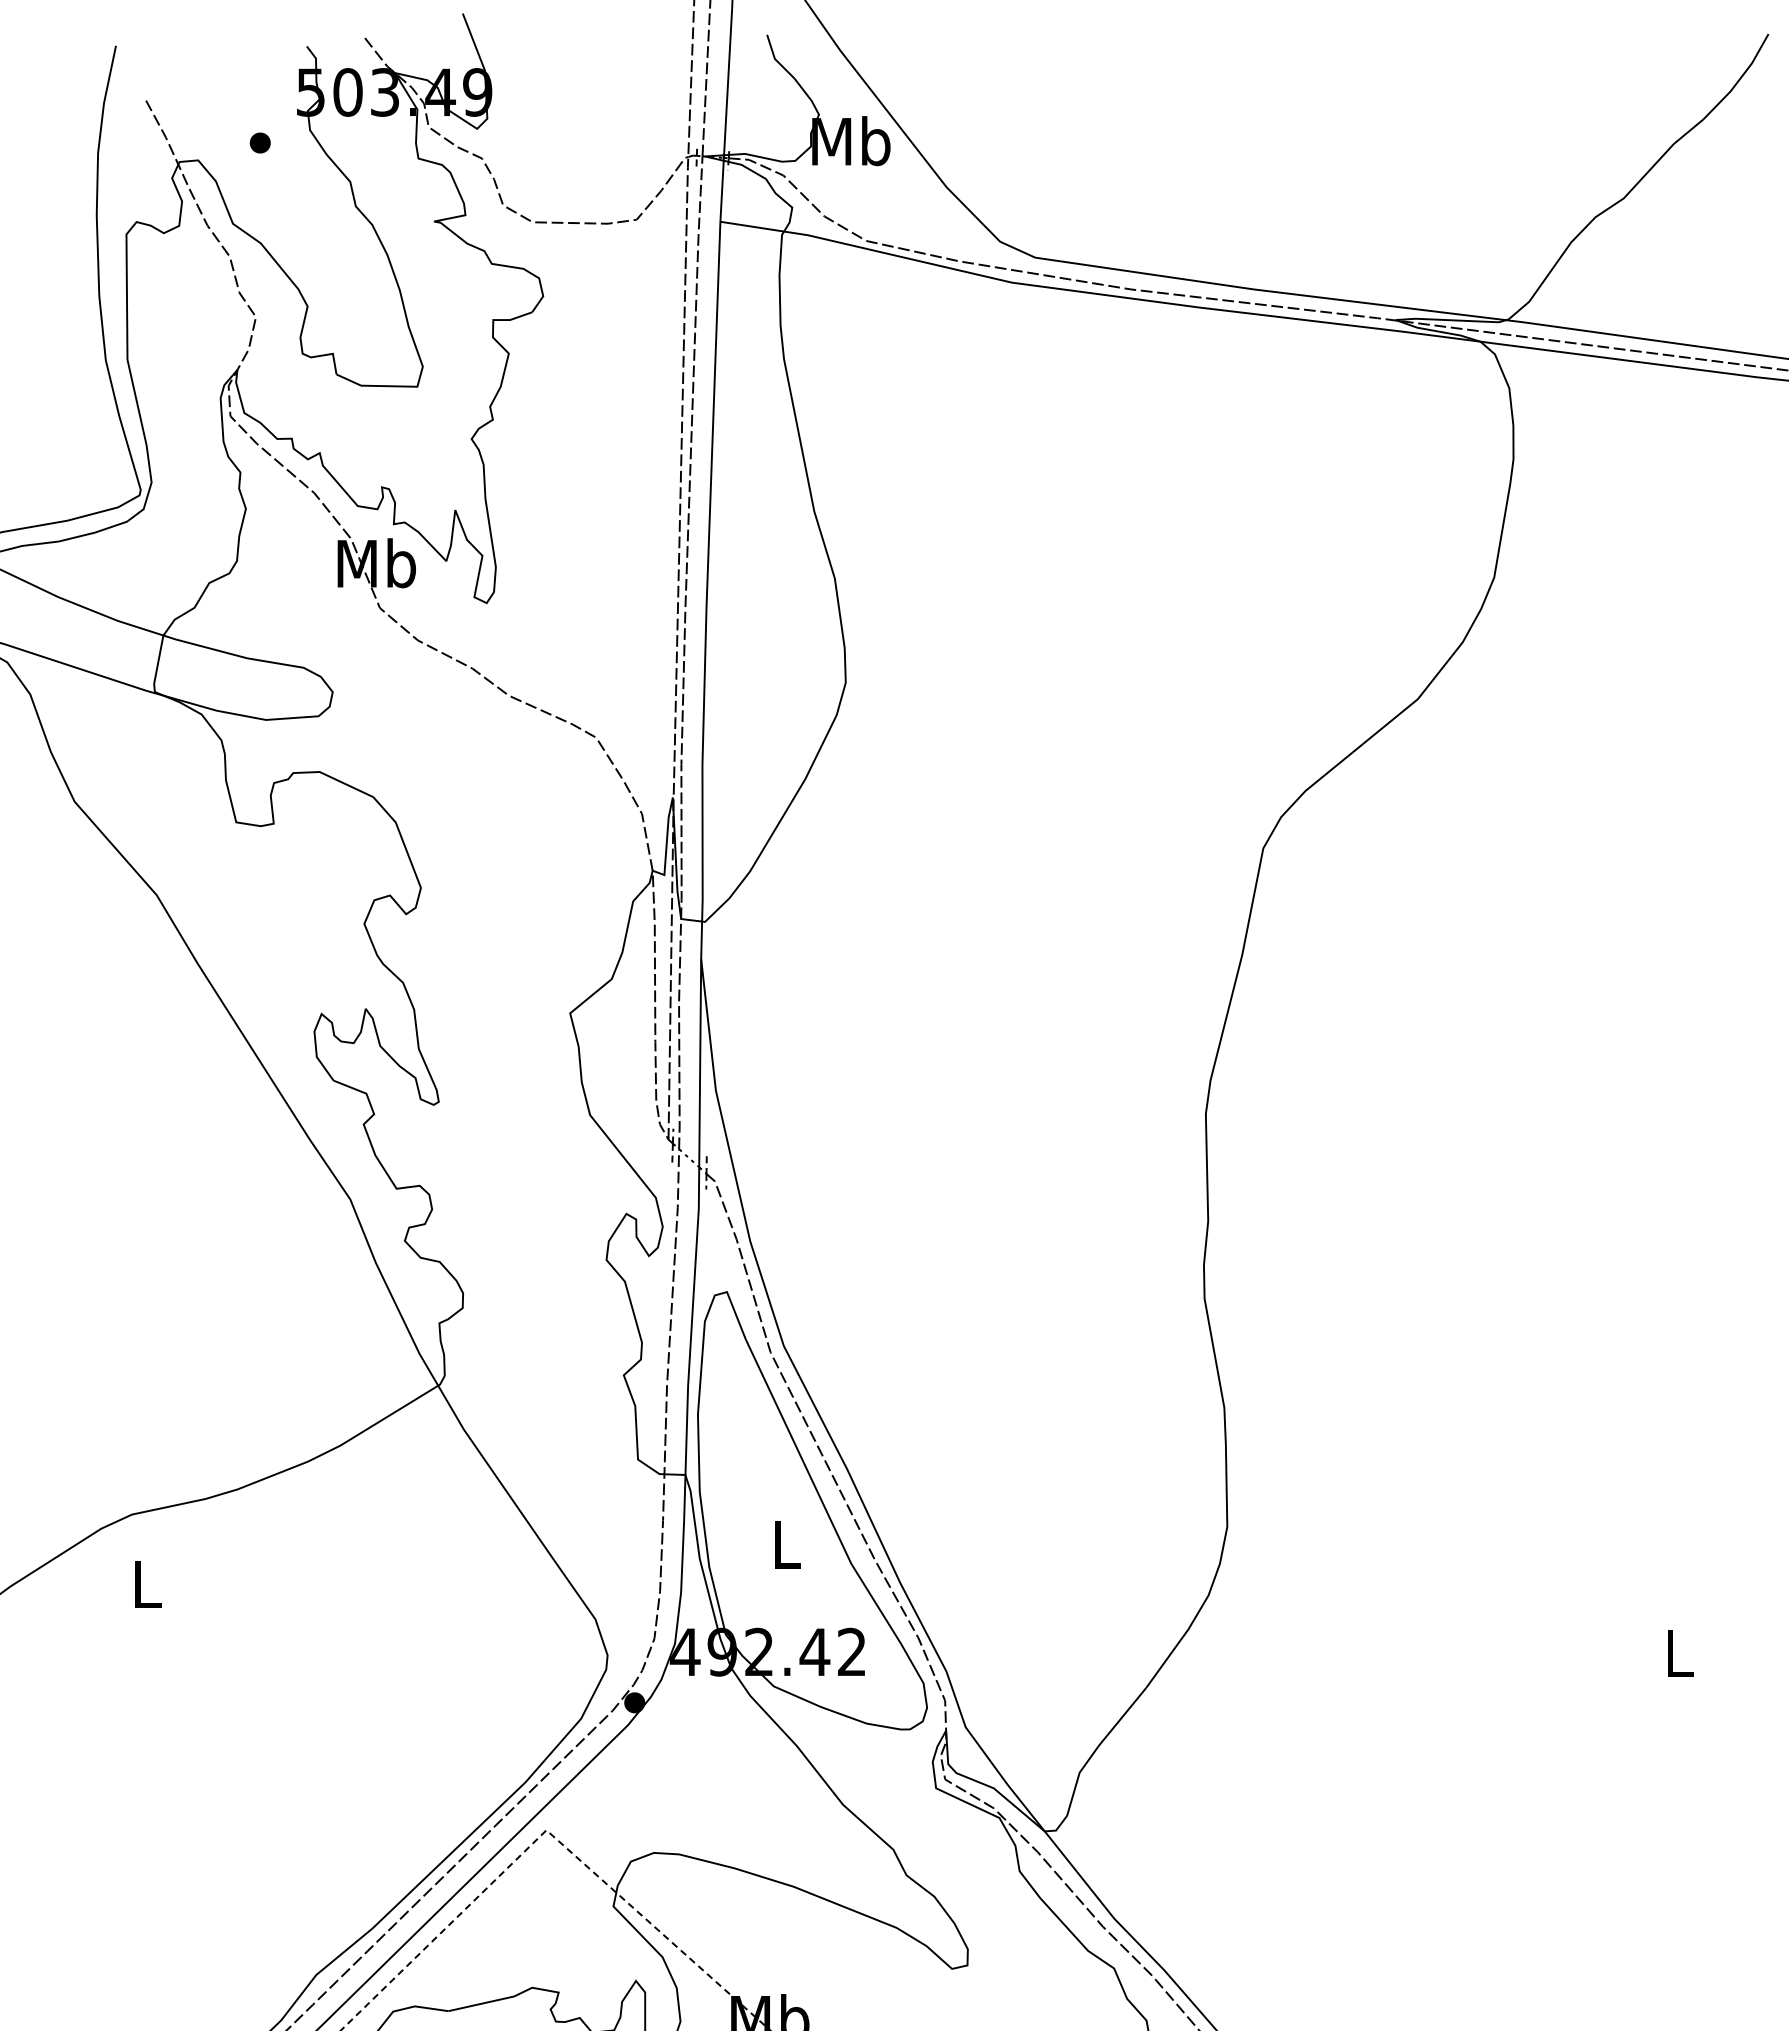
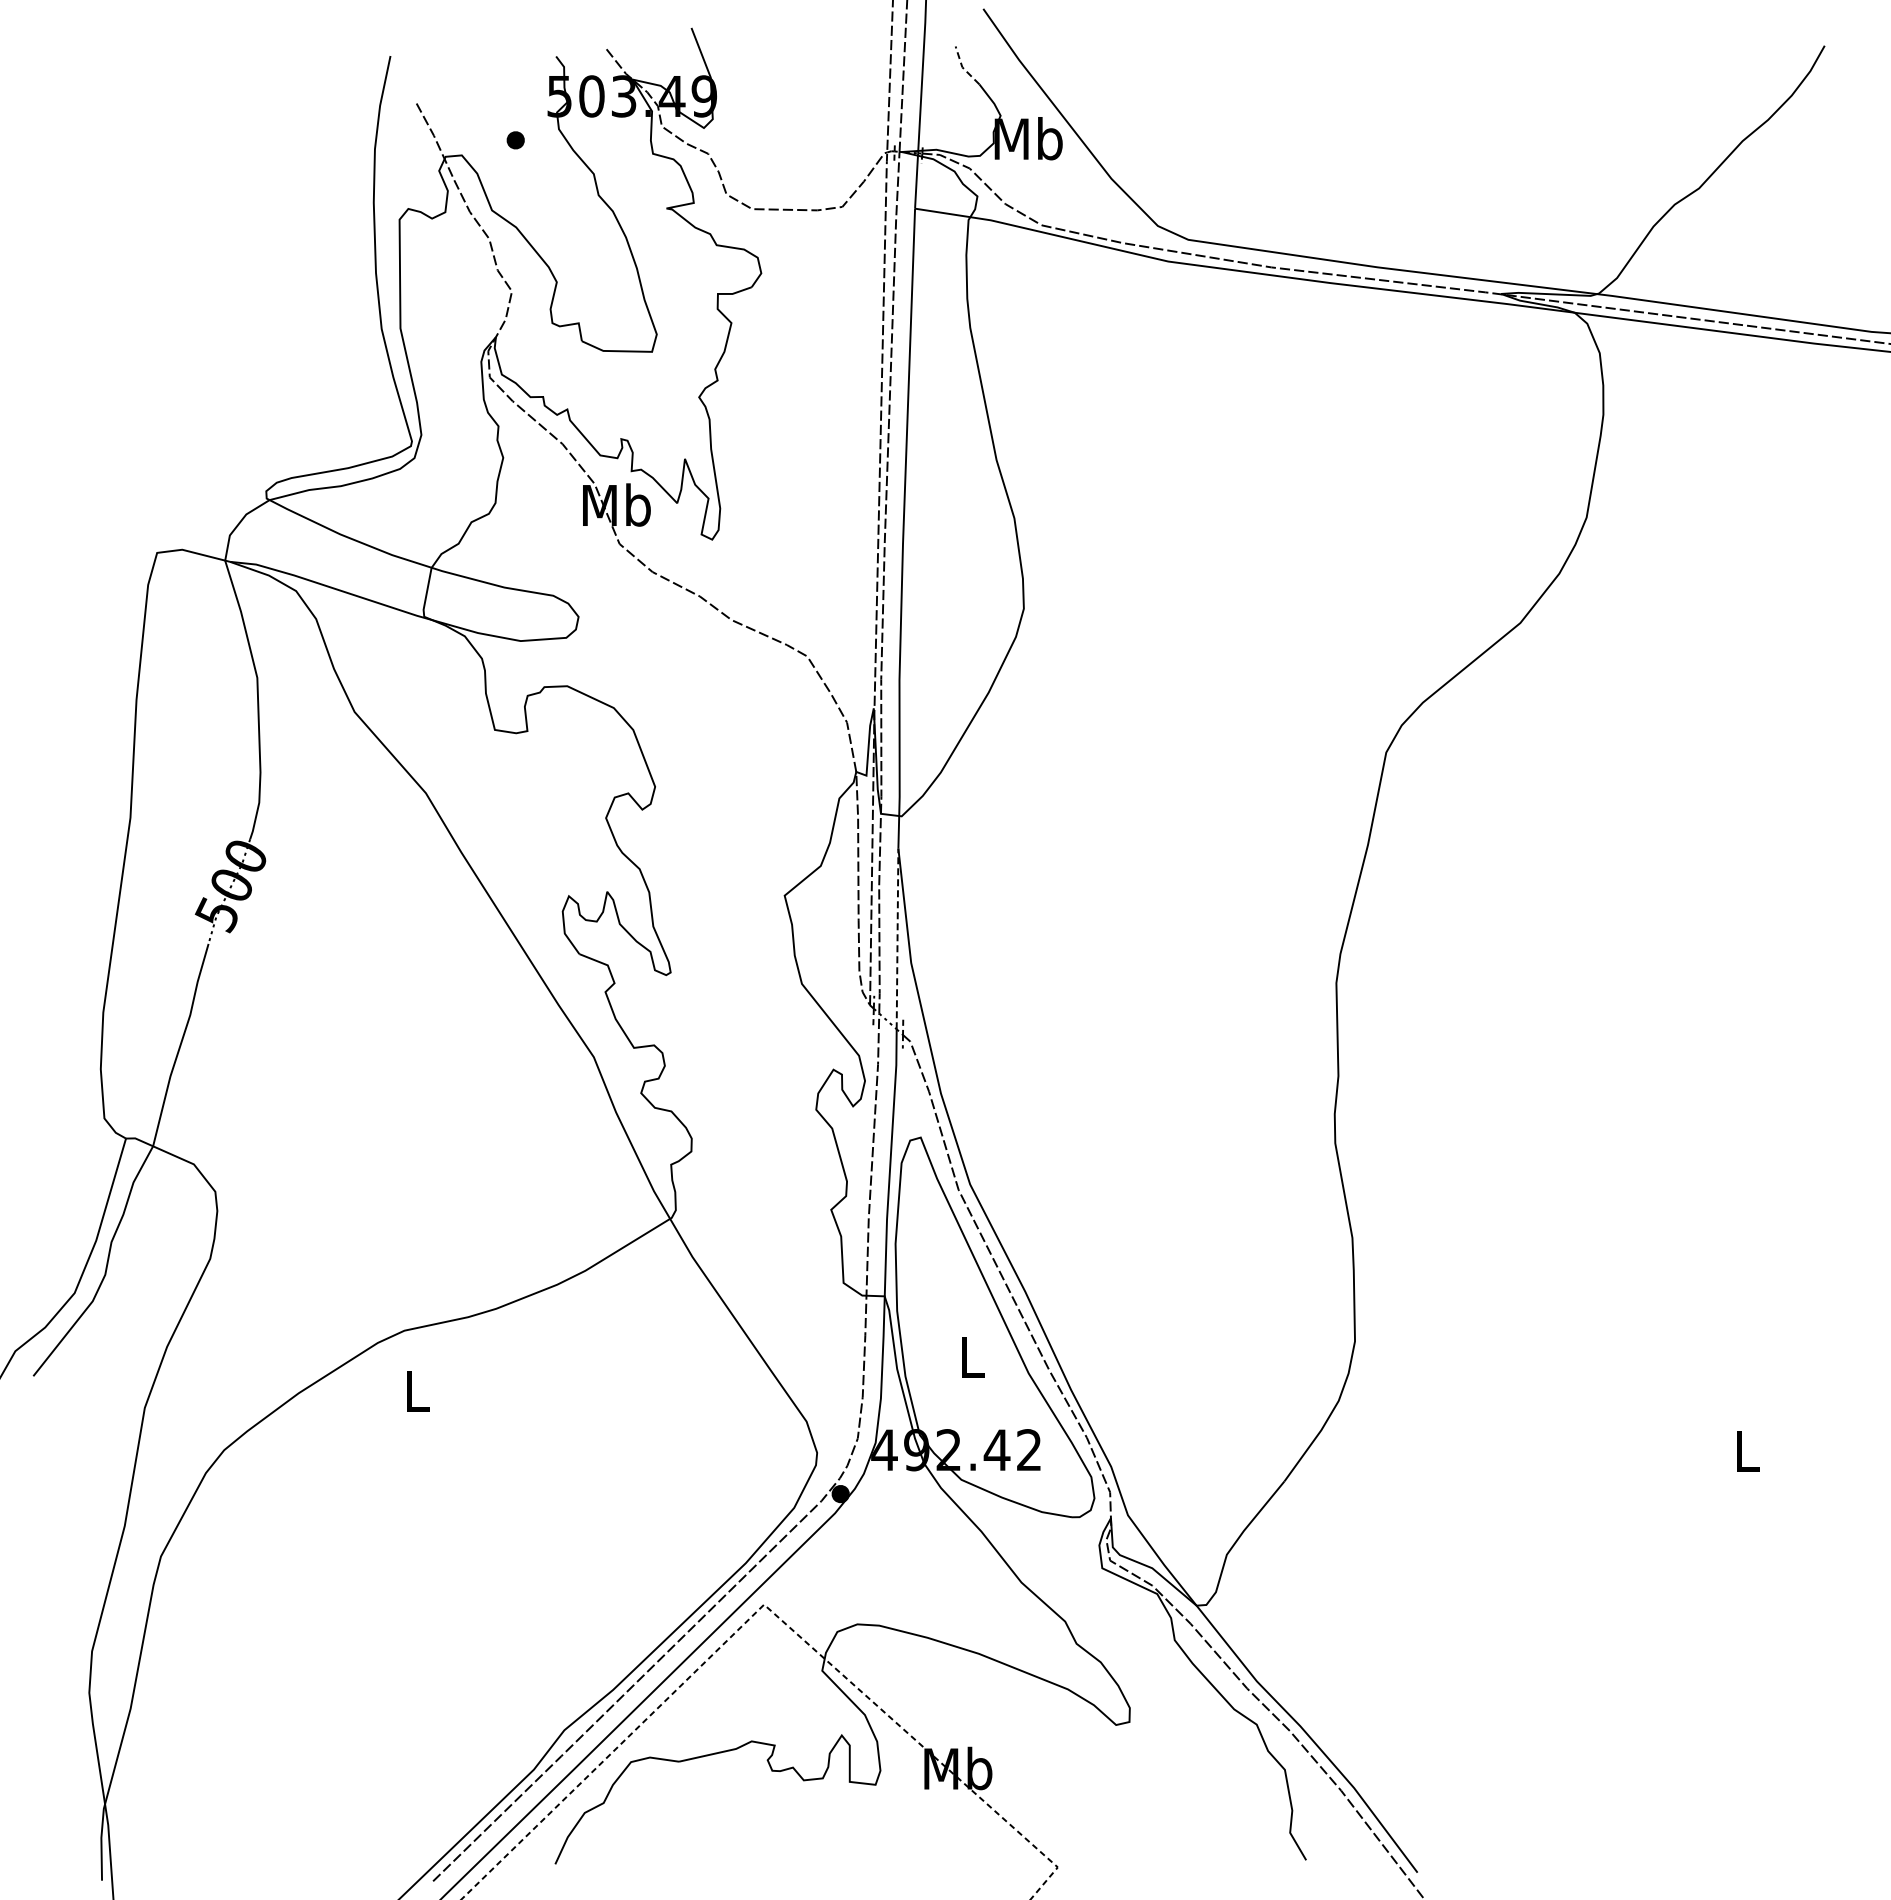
line: (776, 60) -> (963, 68), solid -> dashed
line: (700, 1062) -> (897, 938), solid -> dashed

